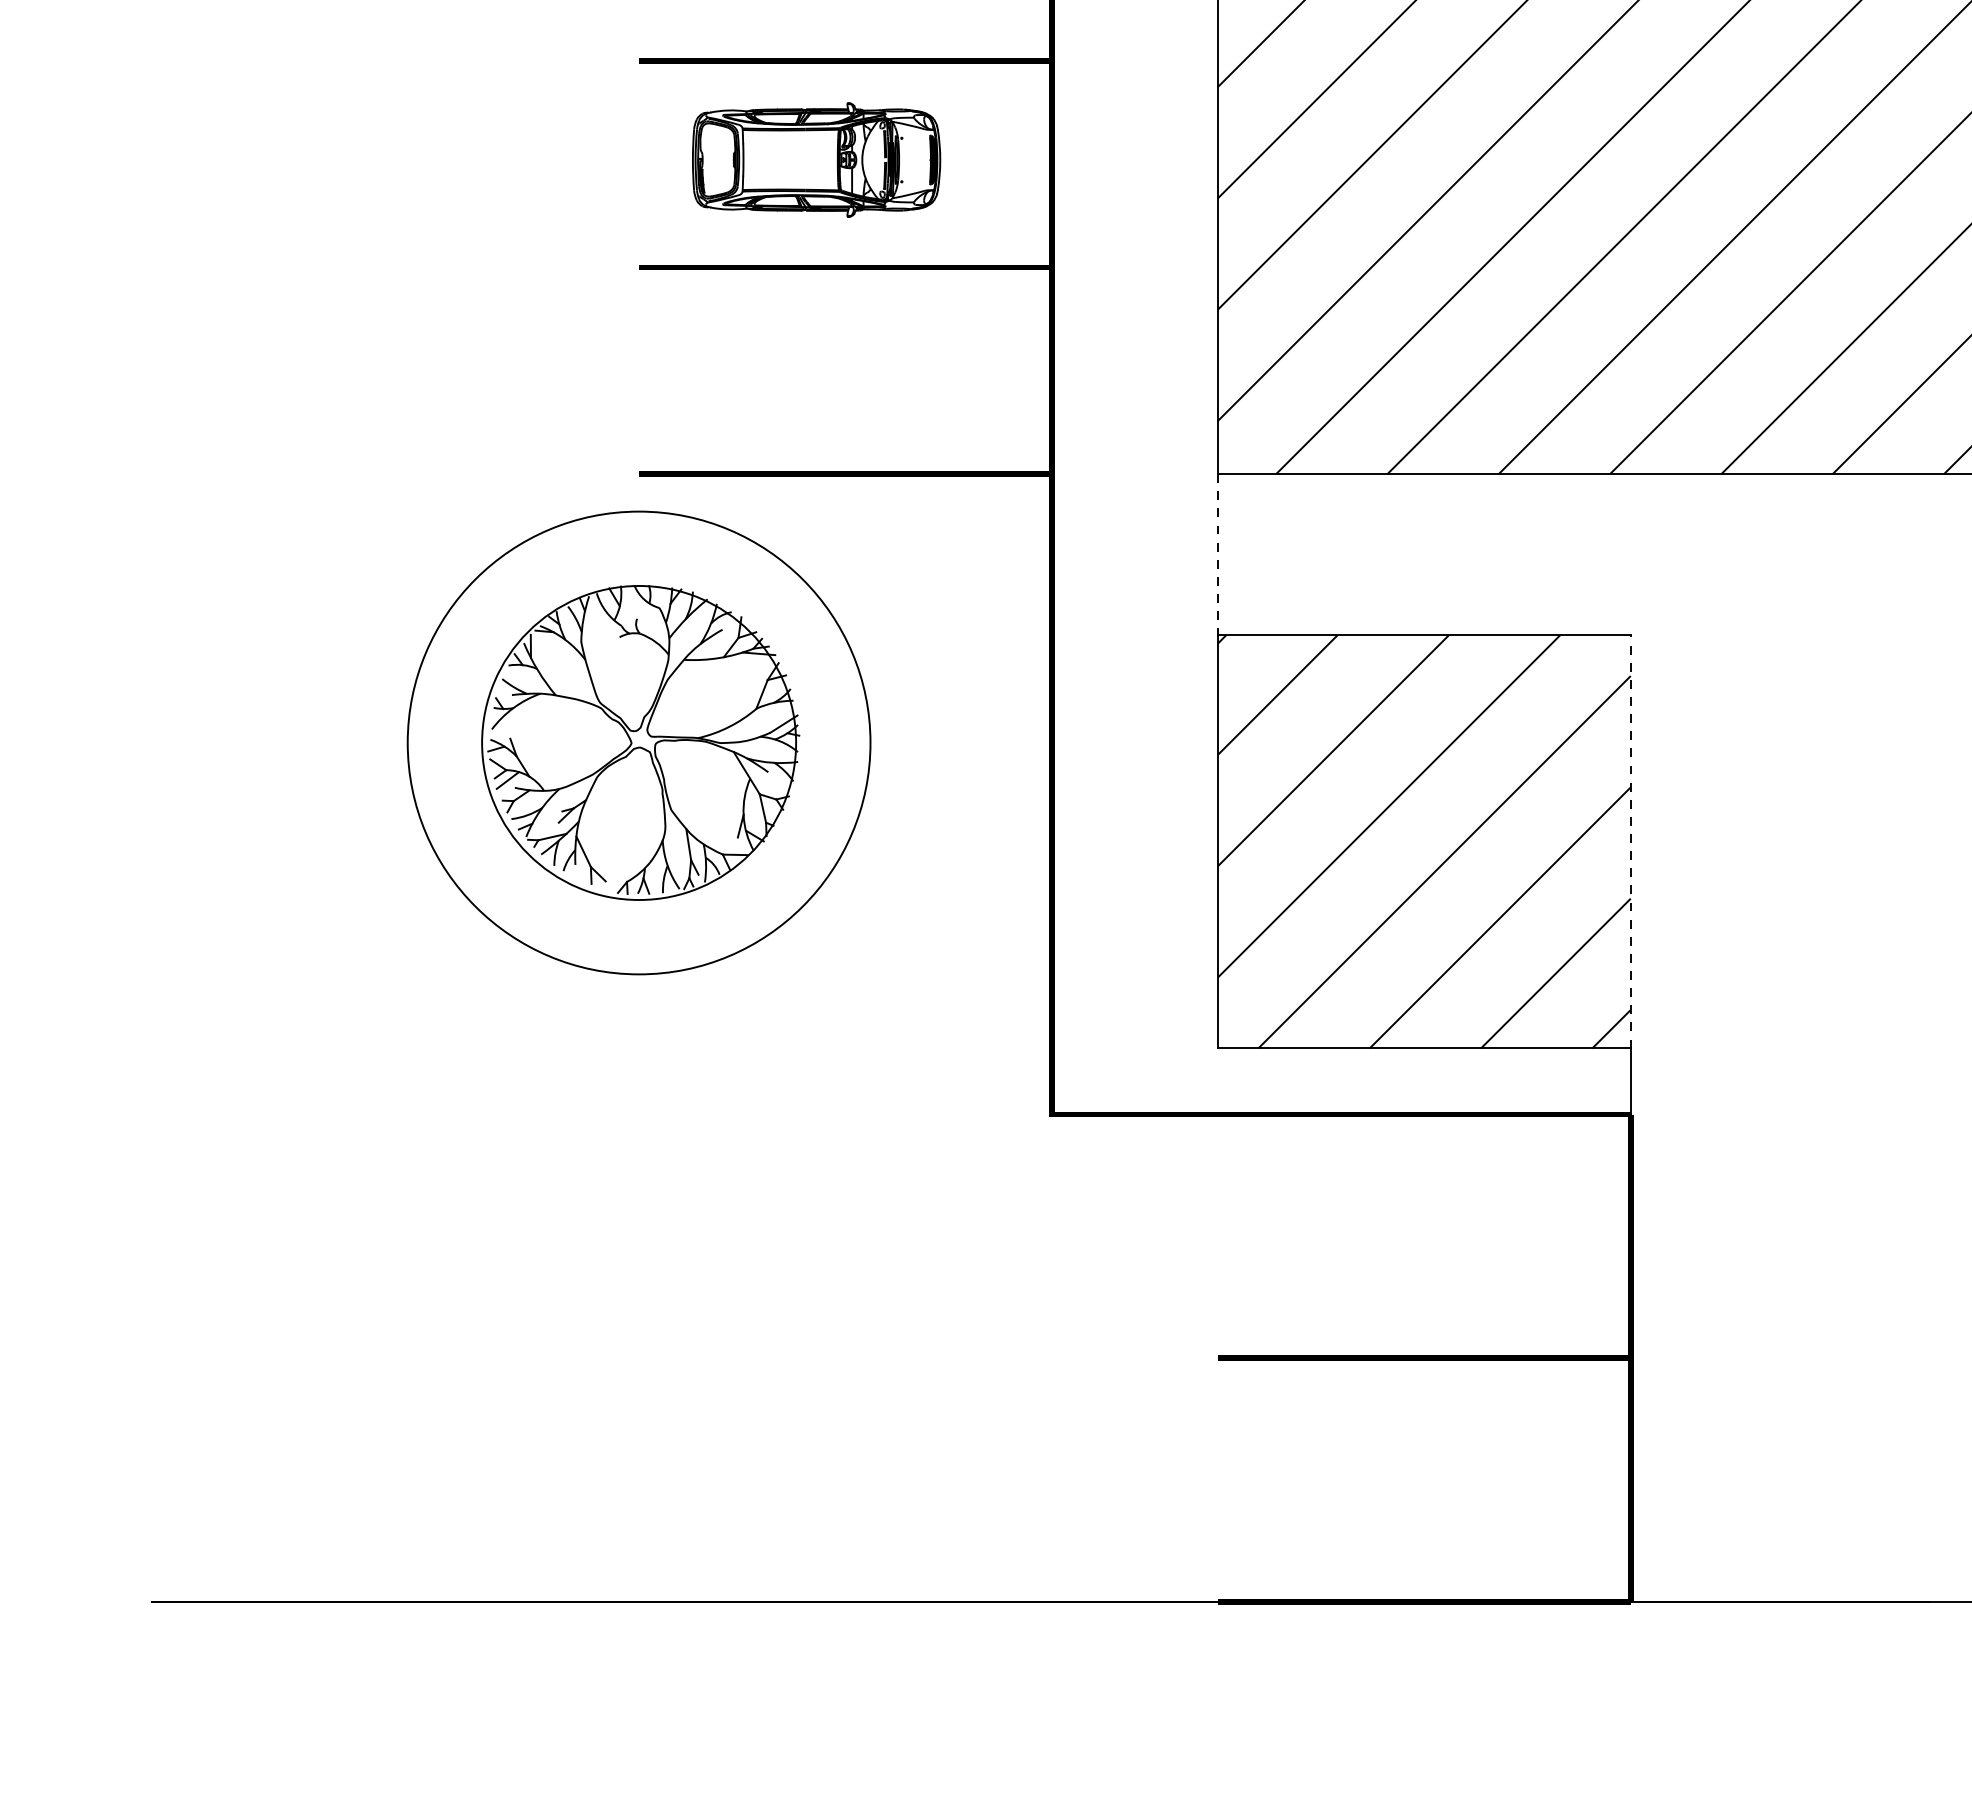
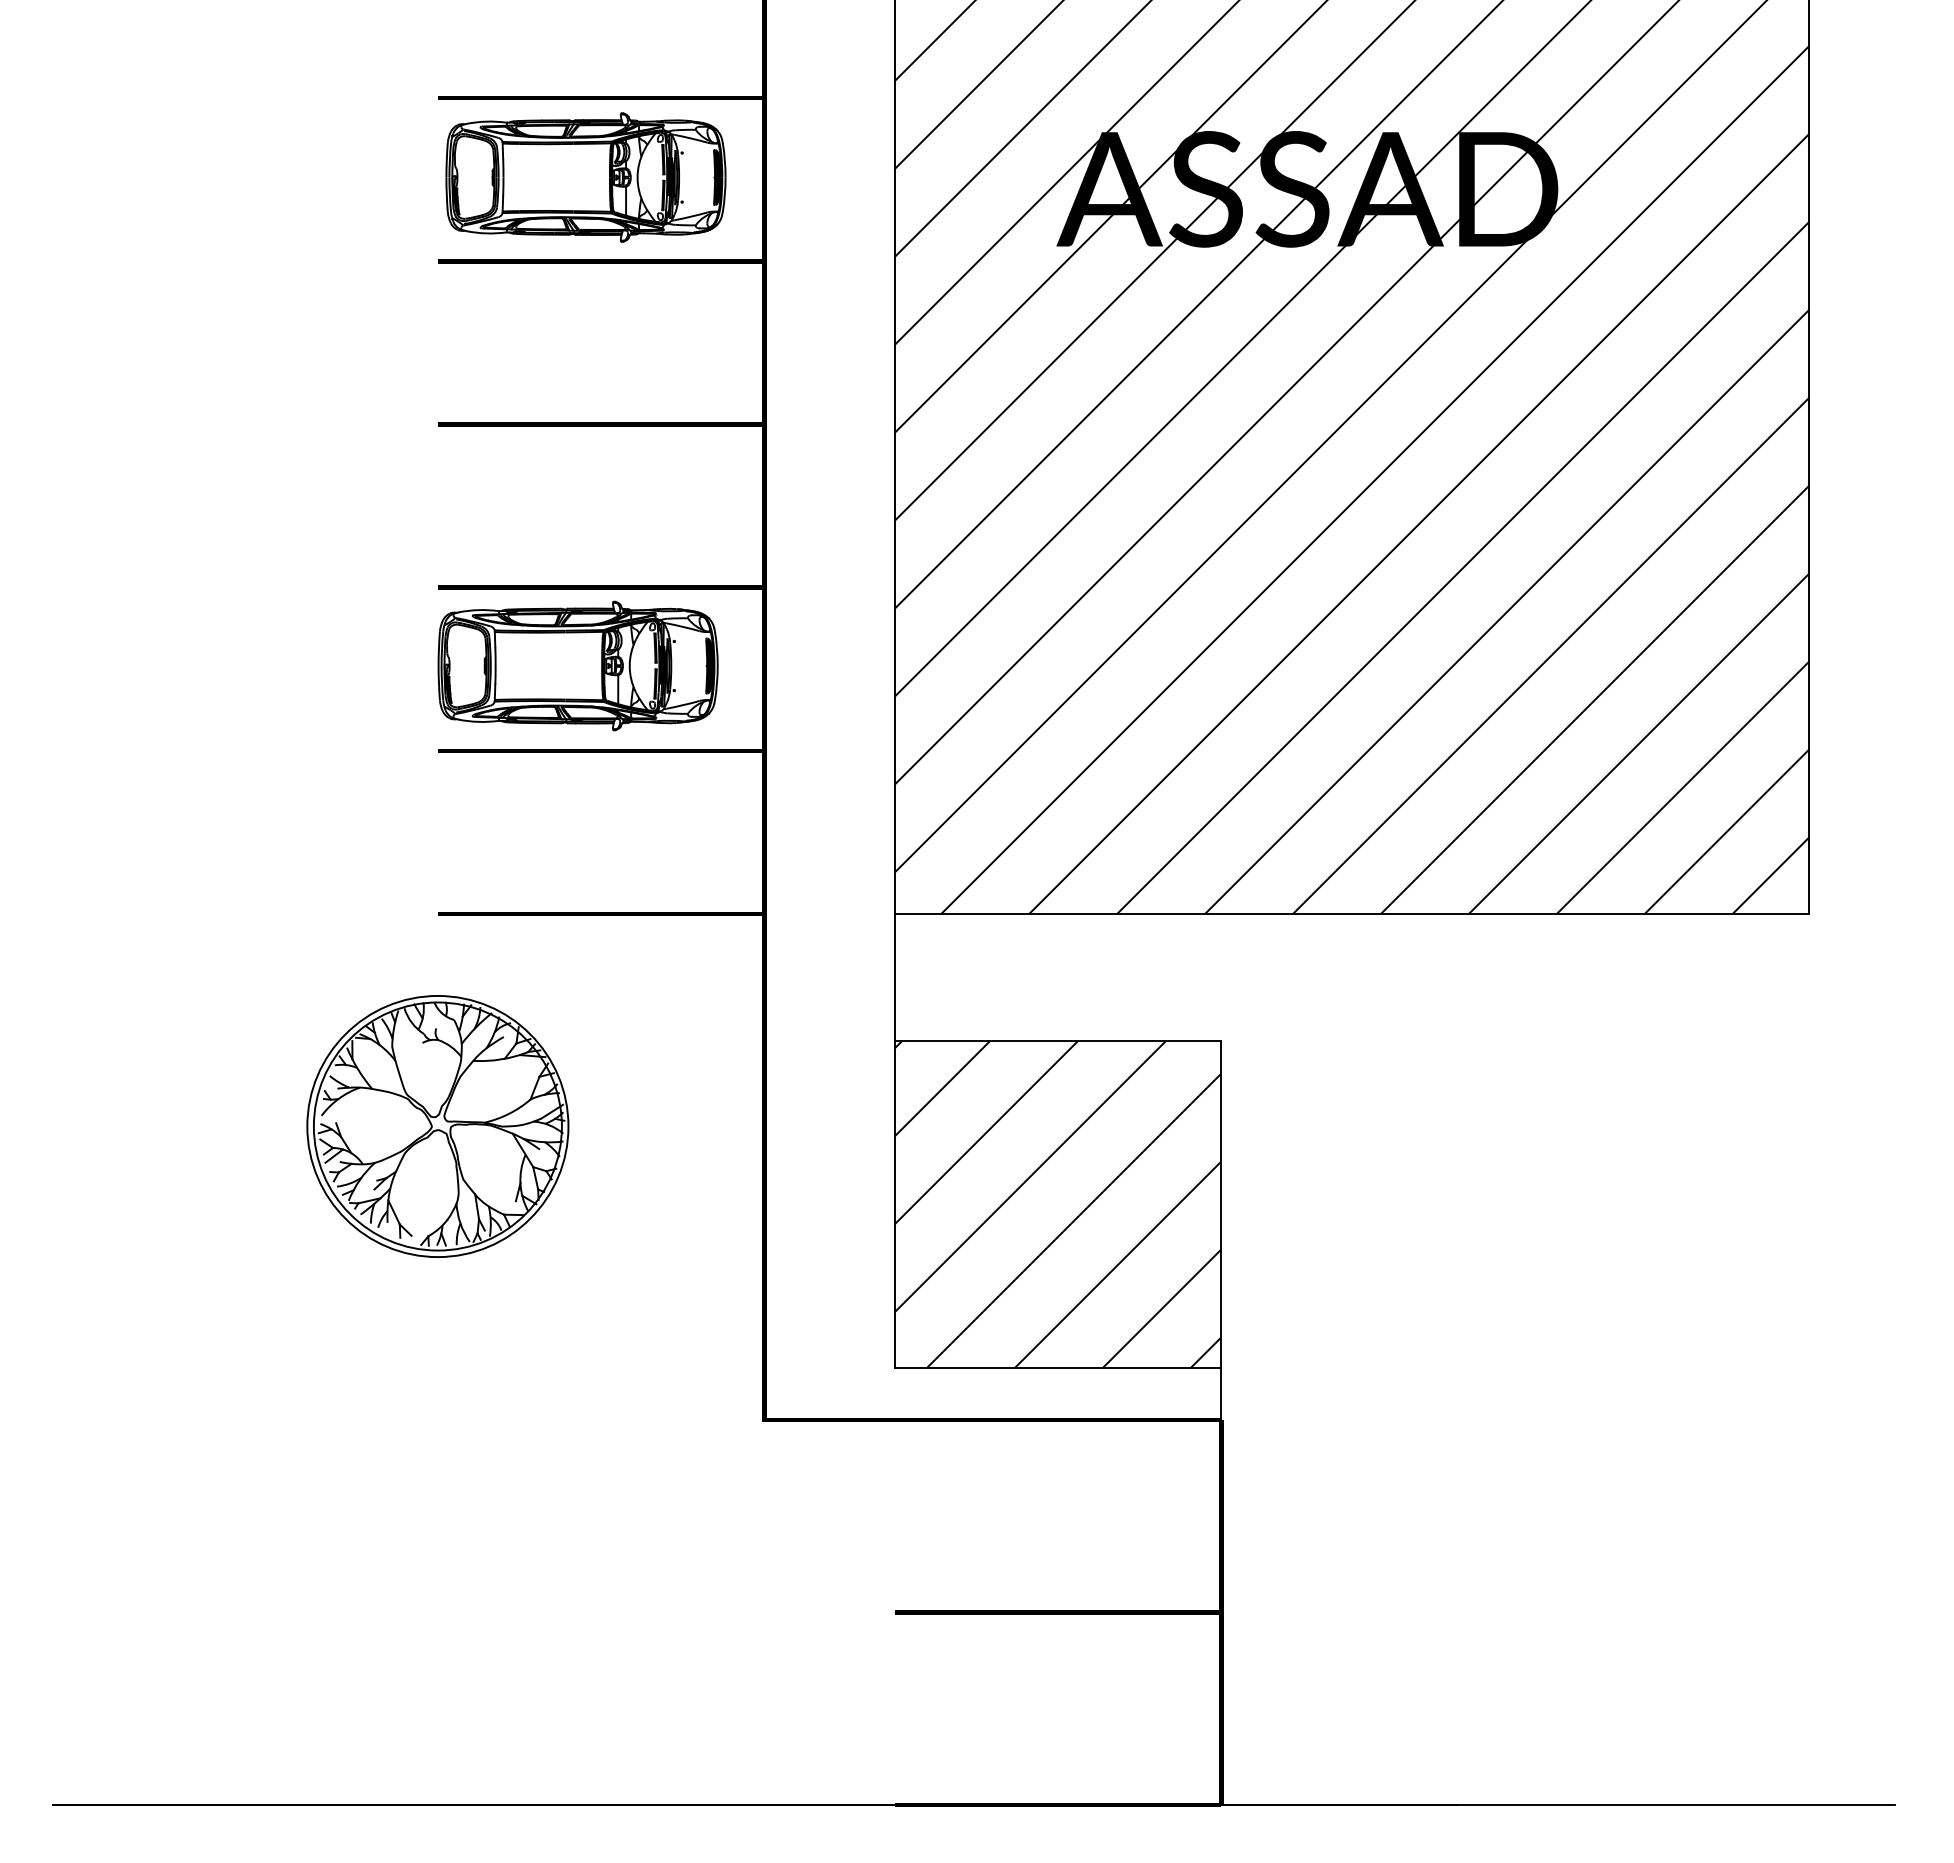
part: (815, 159) -> (577, 665), size x1.43
line: (1217, 554) -> (894, 977), dashed -> solid
circle: (638, 742) -> (437, 1126), size x0.71
line: (1631, 841) -> (1221, 1204), dashed -> solid

